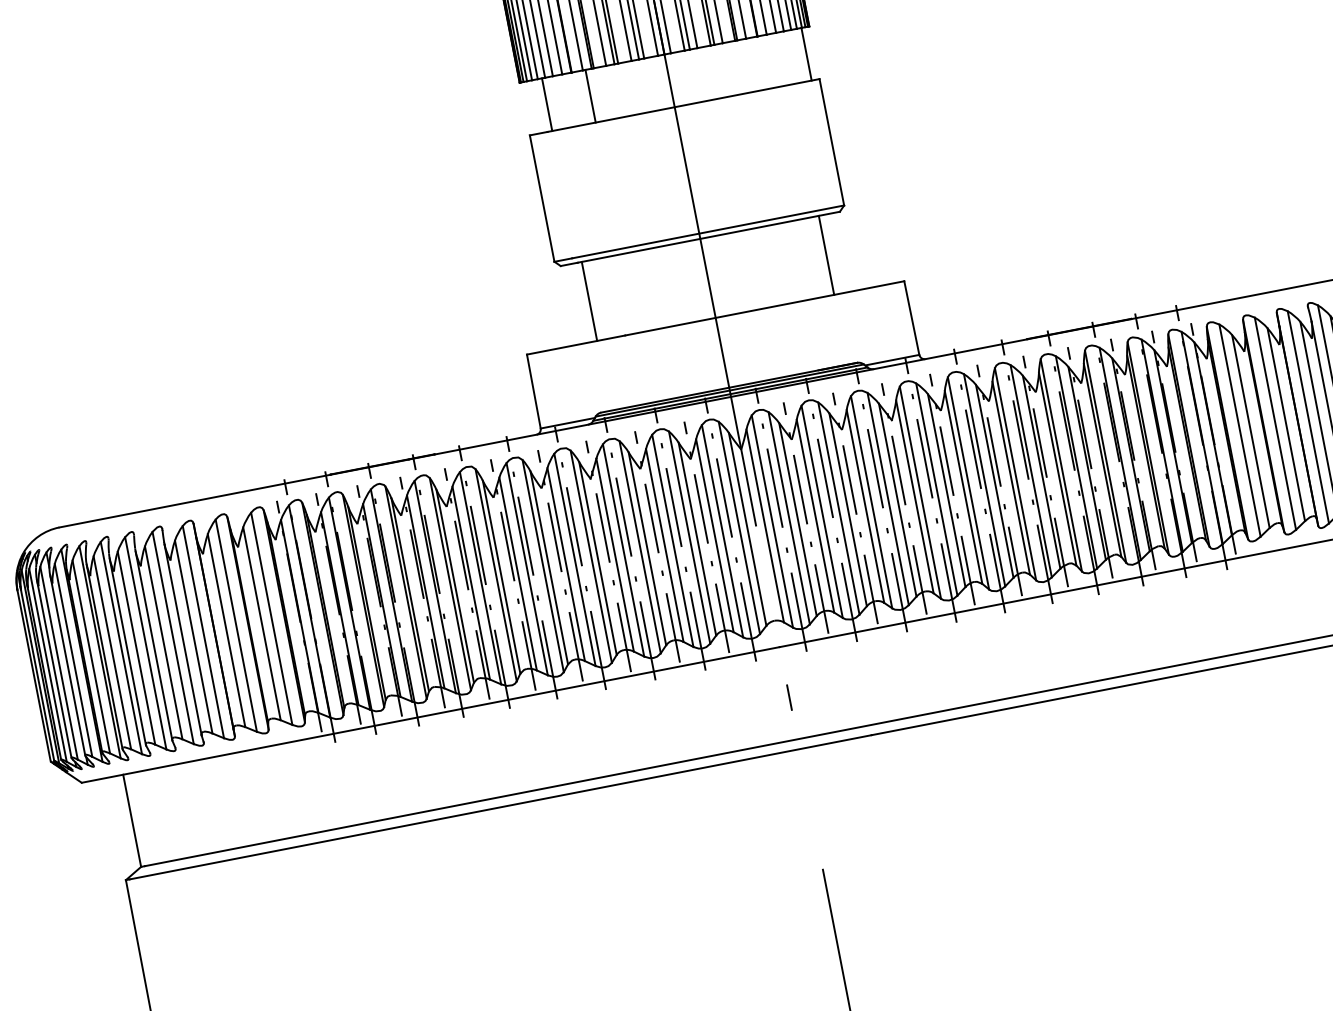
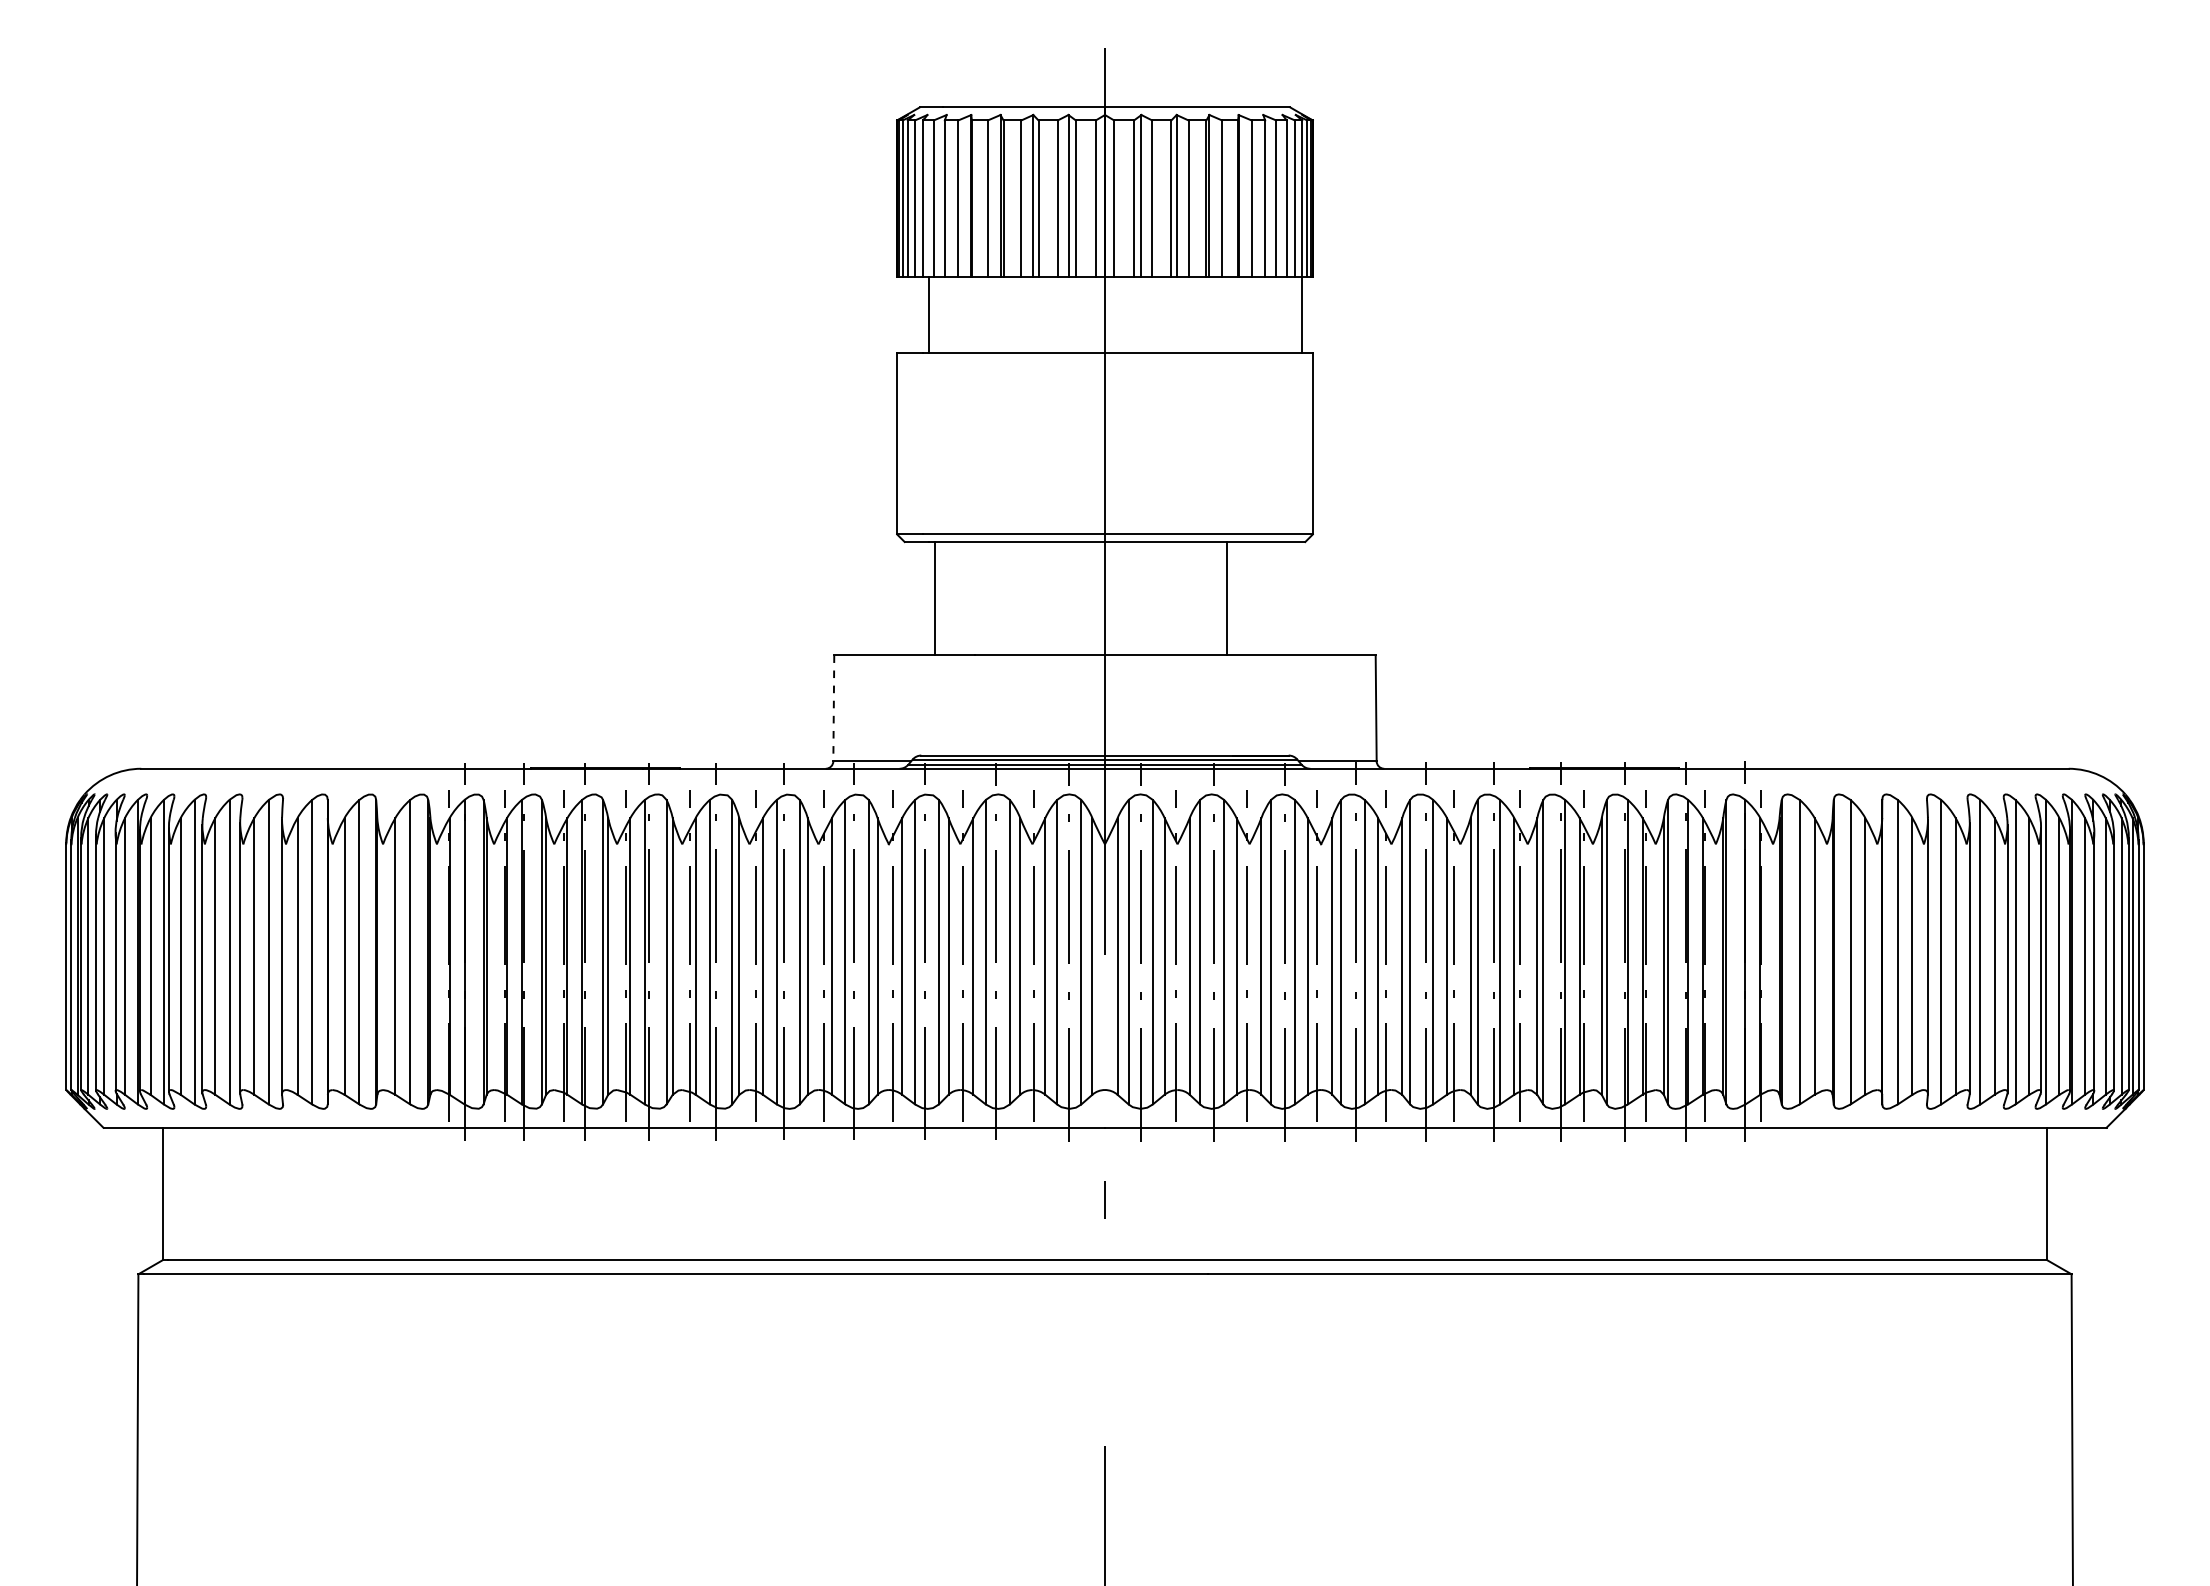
line: (590, 96) -> (991, 315), removed
line: (826, 255) -> (1227, 598), moved
line: (533, 391) -> (833, 708), solid -> dashed

